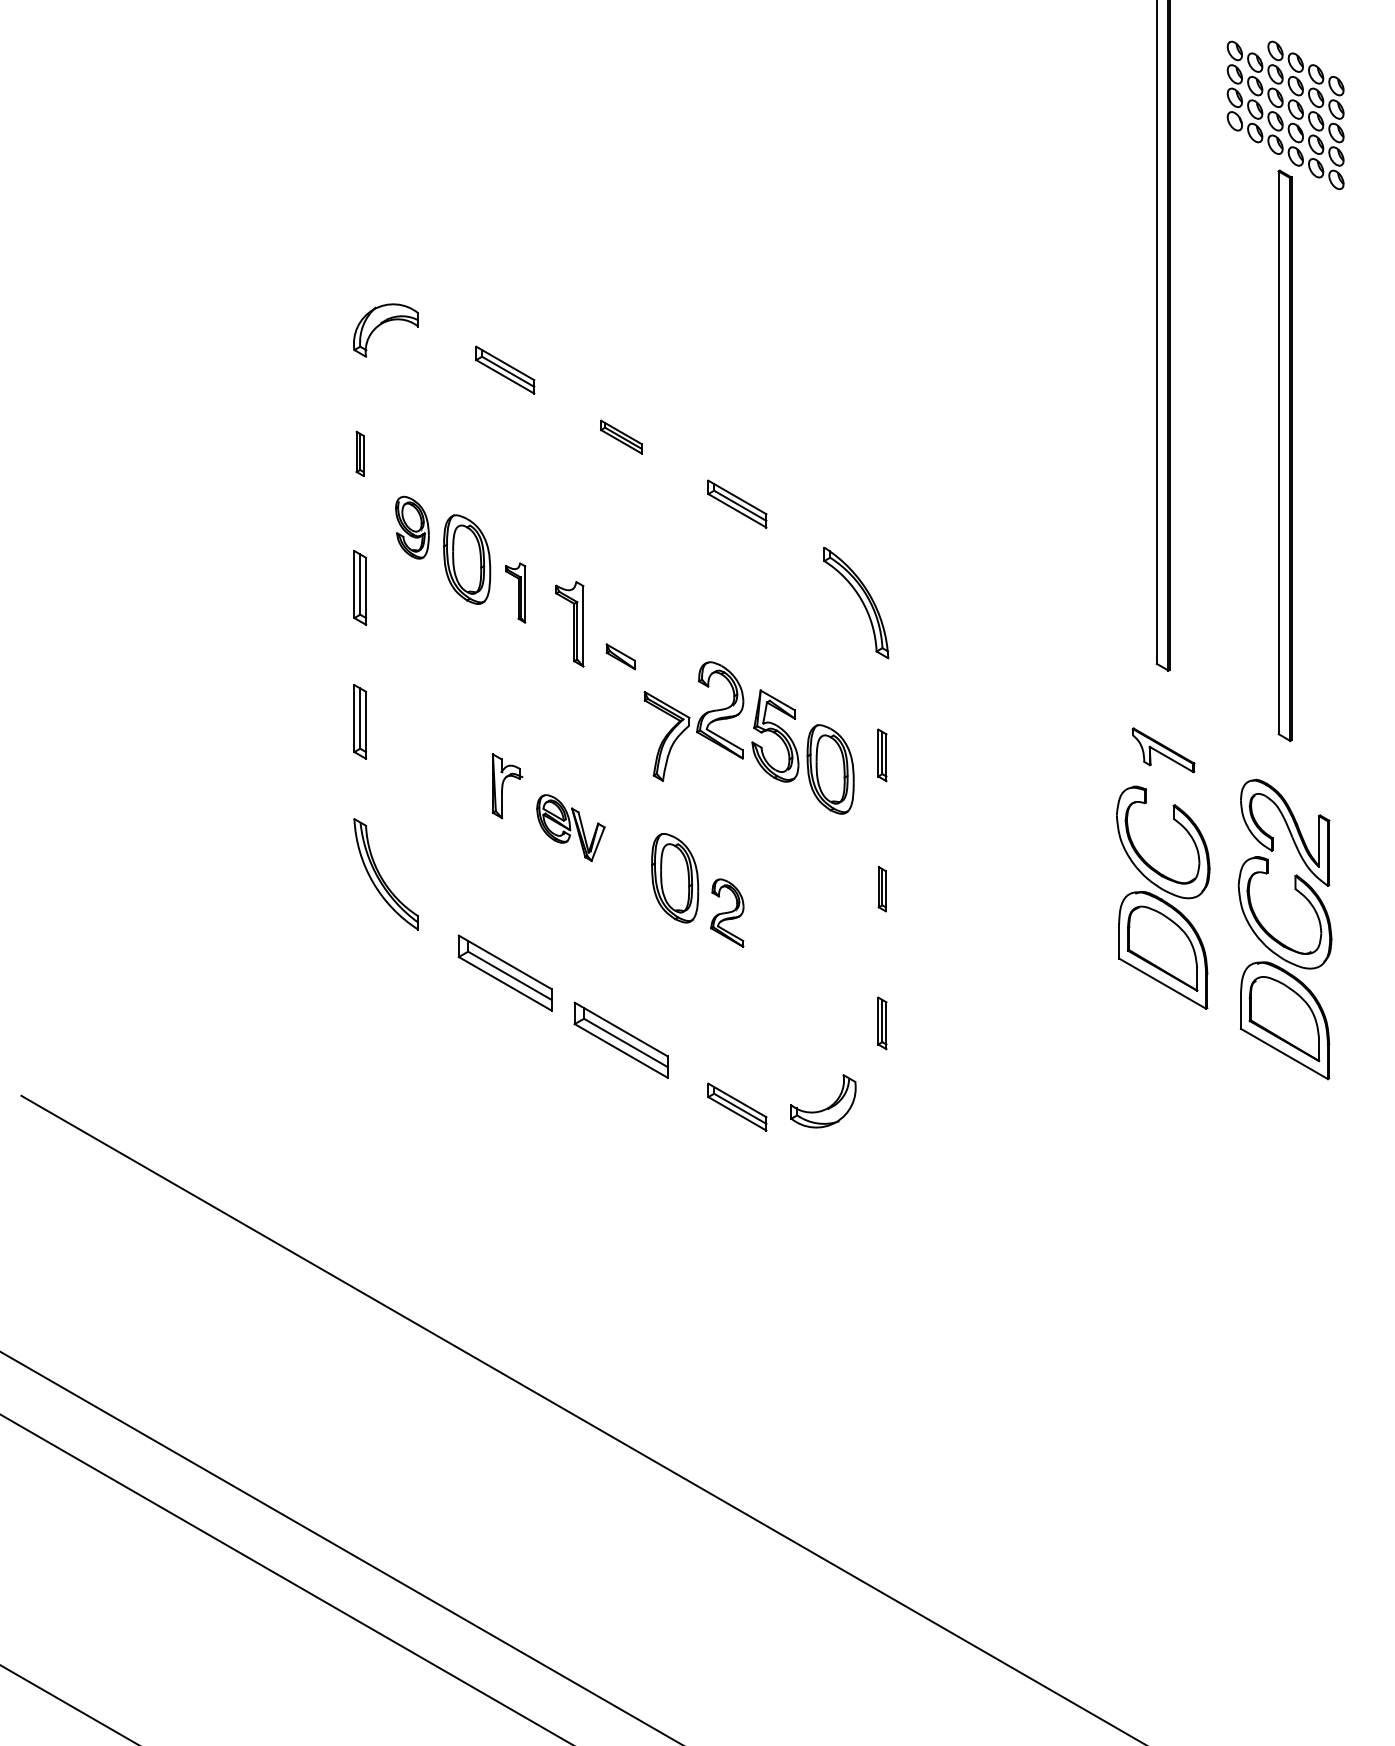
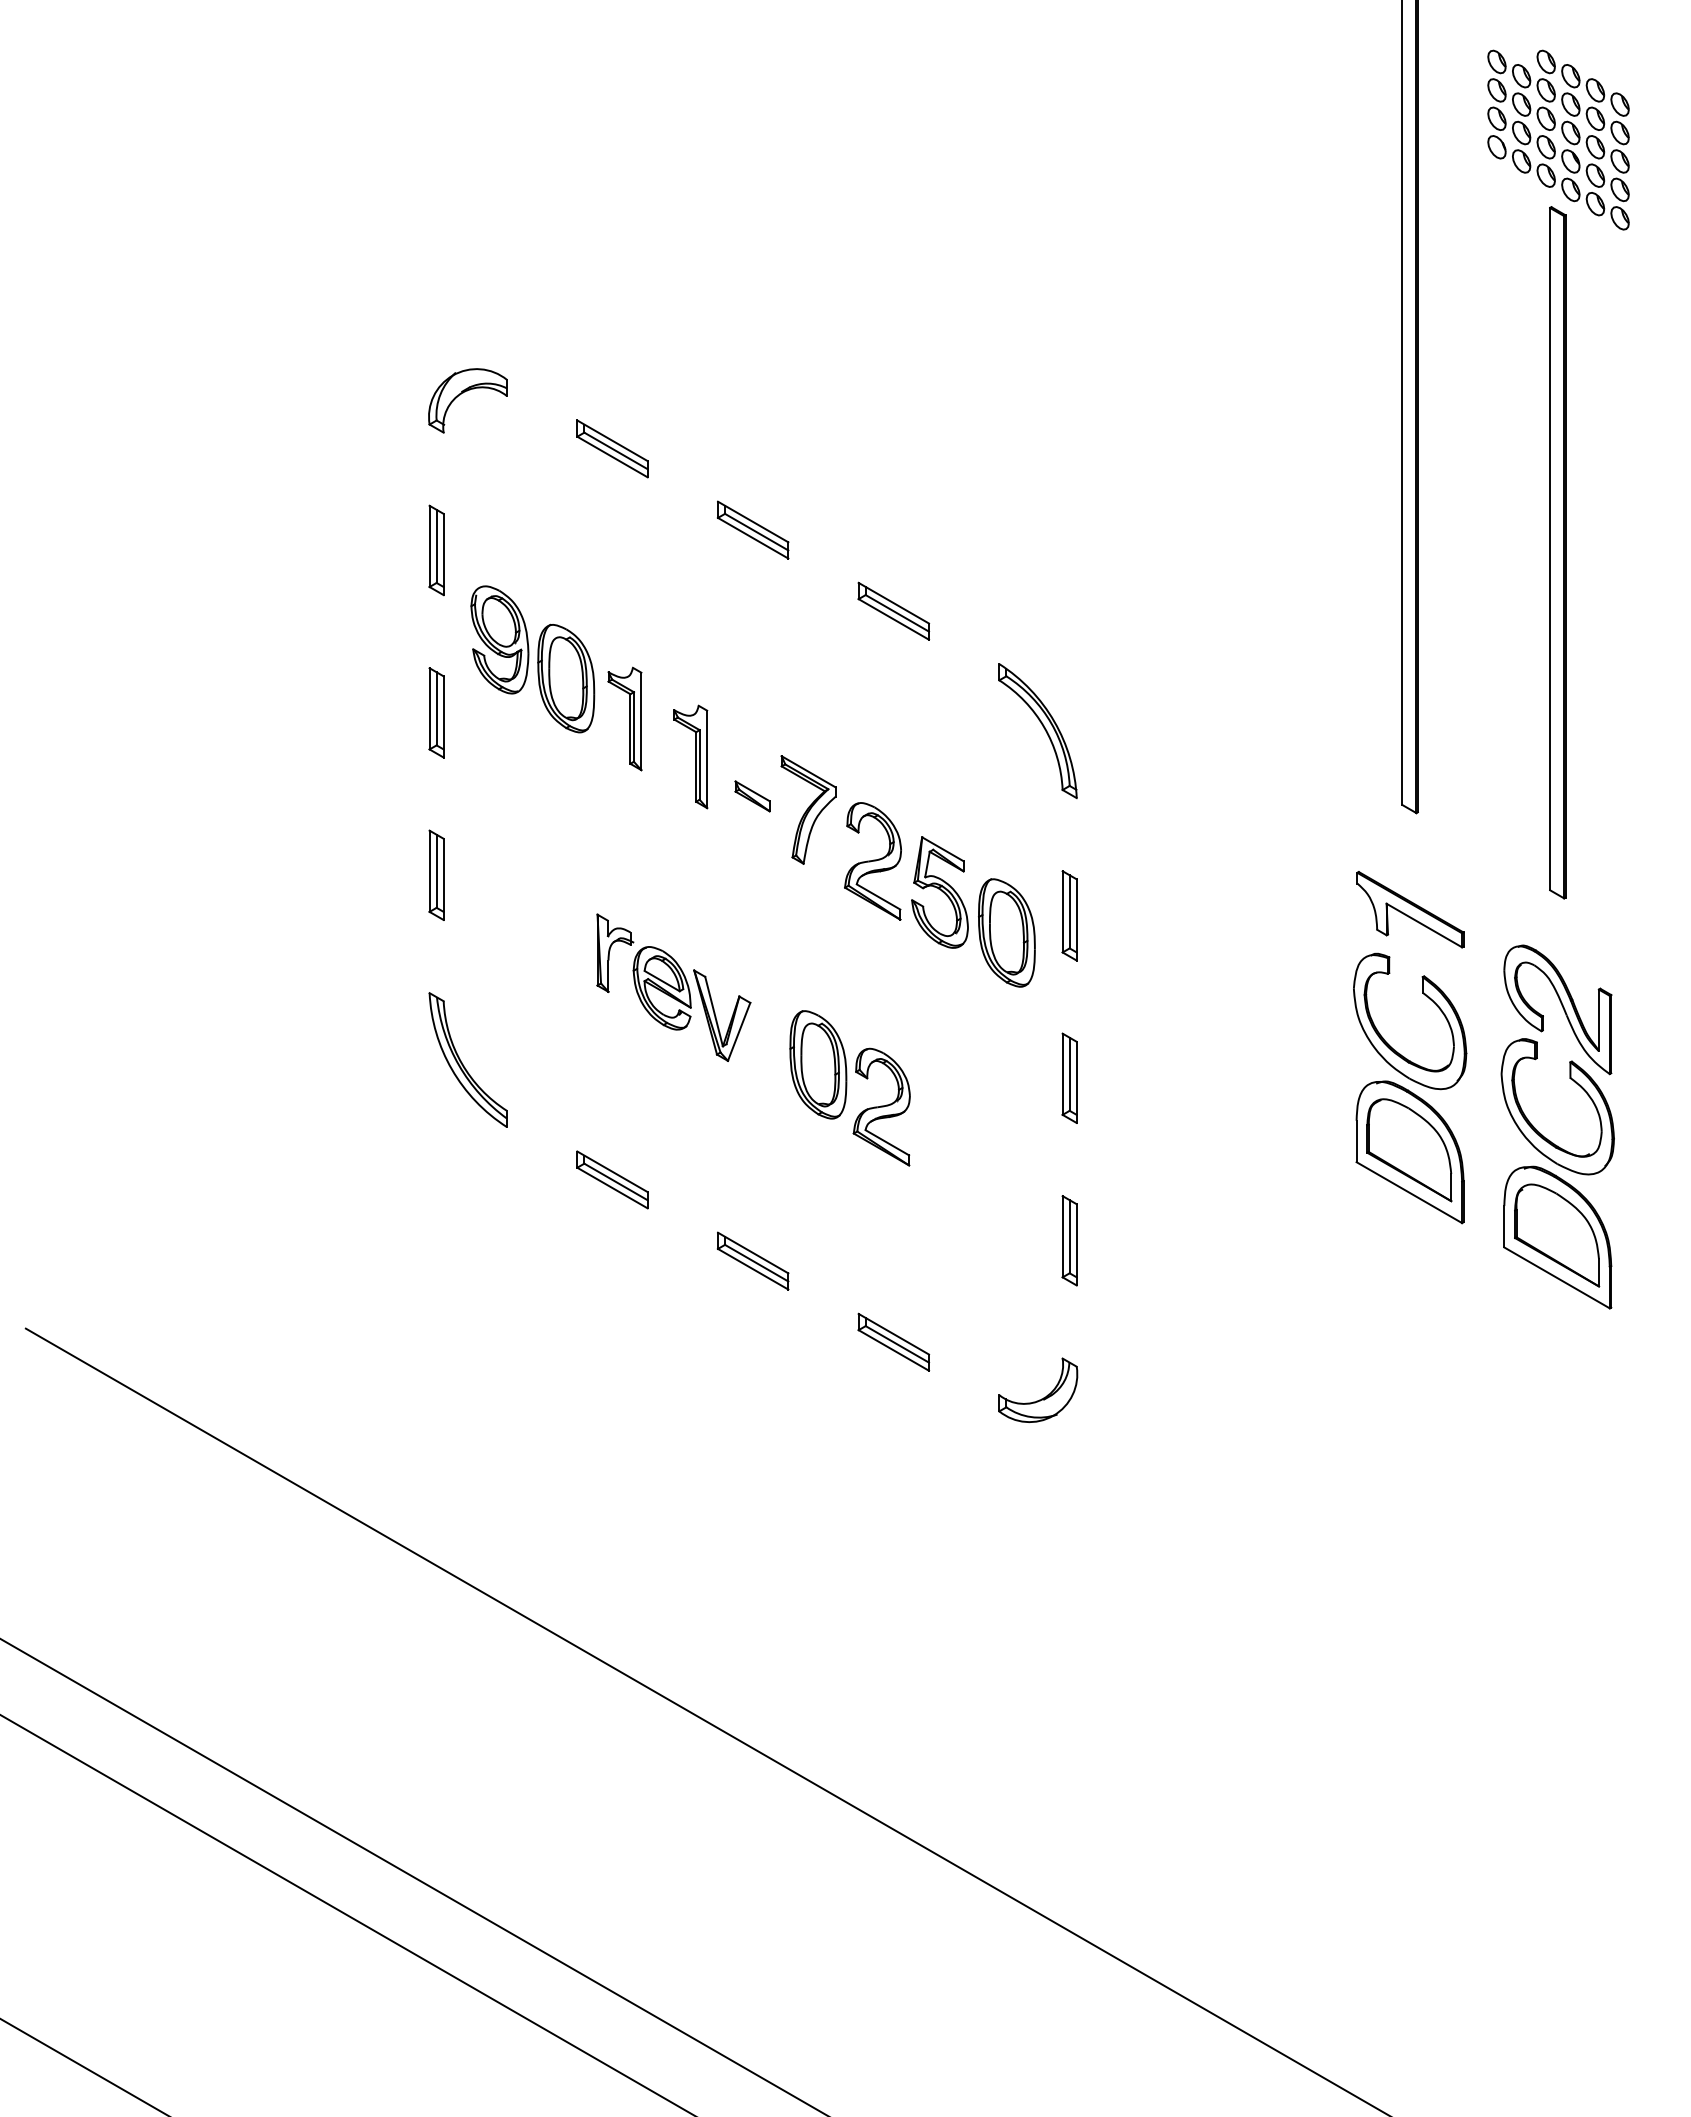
part: (621, 436) -> (753, 529), size x1.43
part: (360, 453) -> (436, 550), size x1.67
part: (412, 527) -> (499, 639), size x1.43
part: (515, 592) -> (624, 718), size x1.43
part: (666, 736) -> (808, 809), moved
part: (1163, 750) -> (1410, 909), size x1.43
part: (882, 755) -> (1069, 915), size x1.43
part: (570, 827) -> (691, 1003), size x1.43
part: (882, 888) -> (1069, 1077), size x1.67
part: (727, 912) -> (881, 1106), size x1.43
part: (505, 972) -> (612, 1179), size x0.62
part: (882, 1023) -> (1069, 1240), size x1.43
part: (621, 1039) -> (753, 1260), size x0.62
part: (827, 1107) -> (1043, 1397), moved

